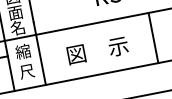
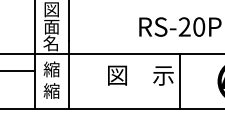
line: (153, 37) -> (180, 81), moved
text: (97, 50) -> (140, 75), moved
text: (26, 70) -> (51, 90), 尺 -> 縮

